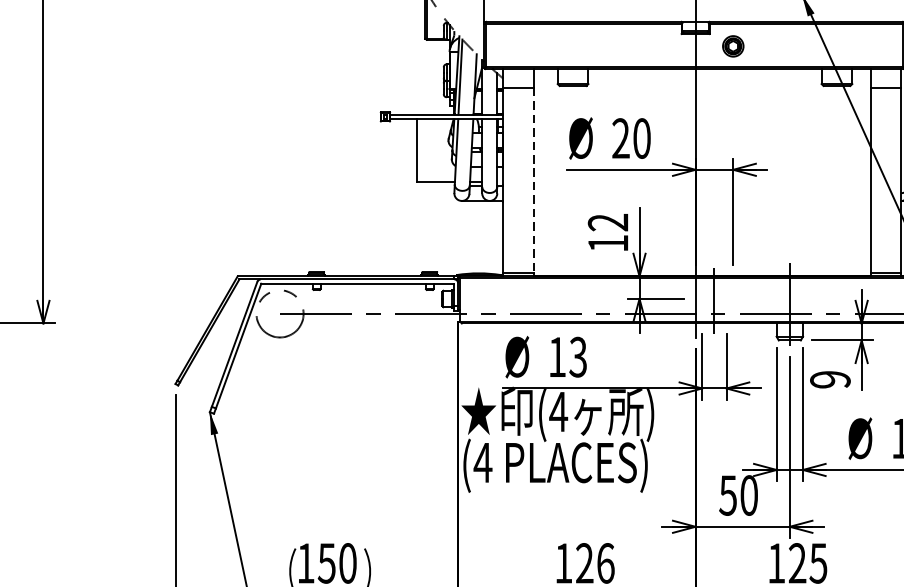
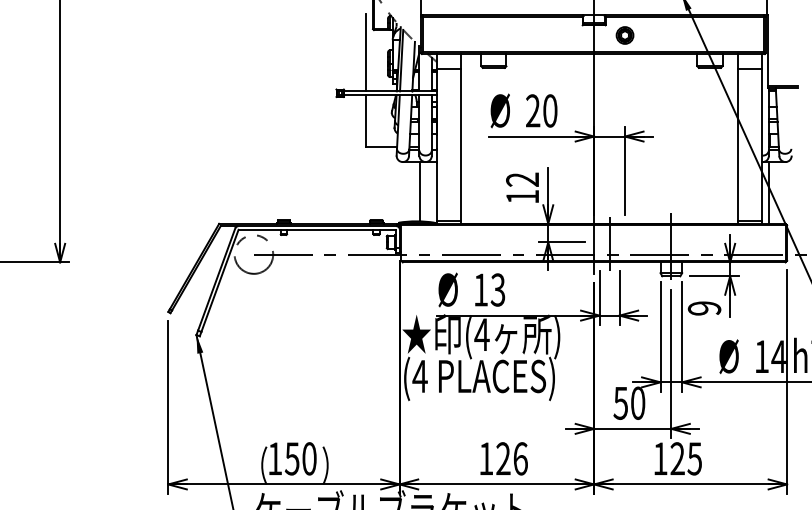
line: (416, 67) -> (365, 52), added
line: (533, 180) -> (461, 145), dashed -> solid
line: (482, 236) -> (419, 191), added

